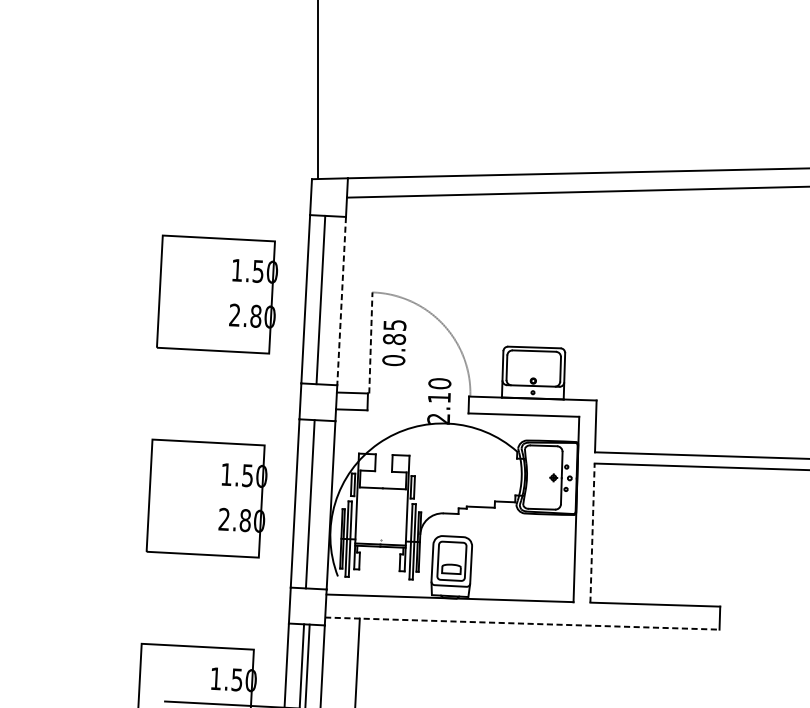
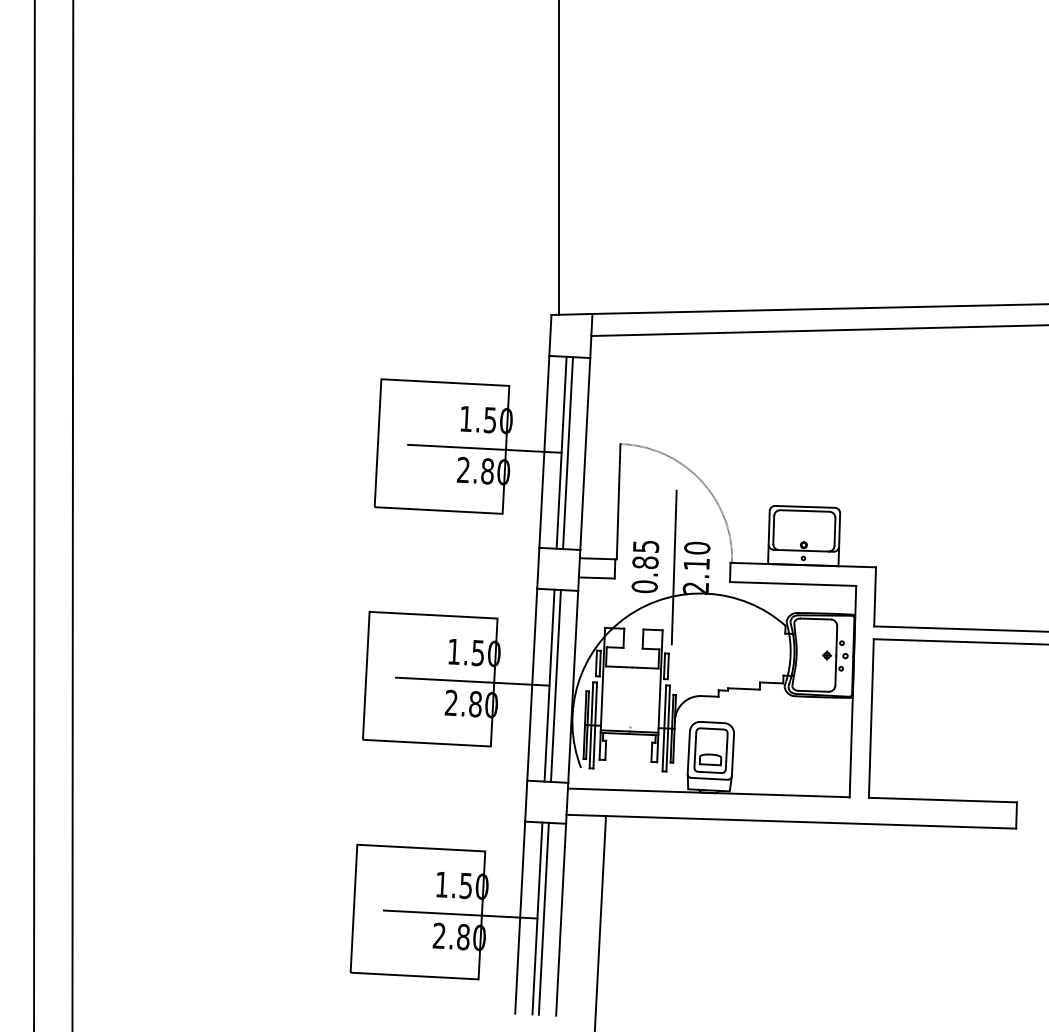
line: (253, 296) -> (484, 448), added
line: (326, 300) -> (568, 453), added
line: (341, 301) -> (585, 454), dashed -> solid
line: (370, 342) -> (618, 501), dashed -> solid
text: (394, 343) -> (645, 567), moved
line: (419, 400) -> (673, 567), added
line: (242, 500) -> (472, 681), added
line: (315, 504) -> (555, 685), added
line: (592, 533) -> (871, 718), dashed -> solid
line: (522, 623) -> (791, 821), dashed -> solid

